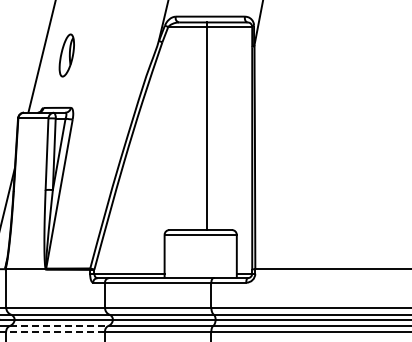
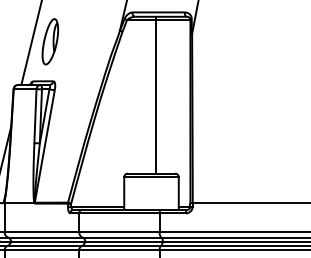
part: (66, 55) -> (50, 41), size x1.43
line: (59, 325) -> (44, 245), dashed -> solid
line: (55, 331) -> (41, 250), dashed -> solid

